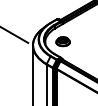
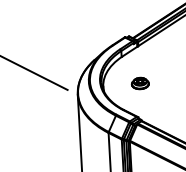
part: (62, 41) -> (139, 82), size x0.6

